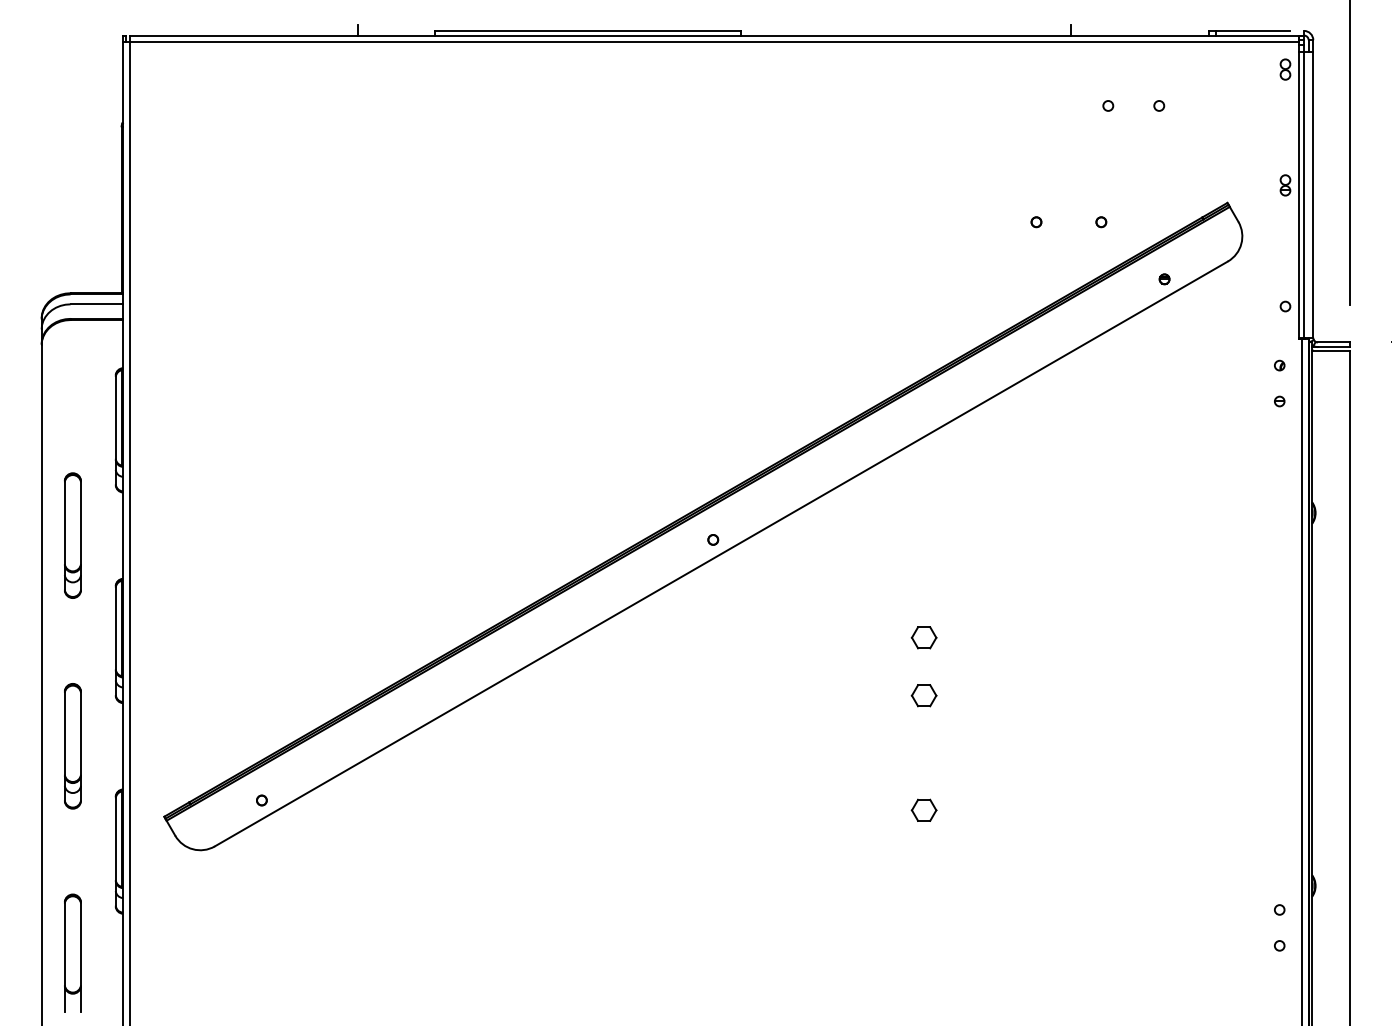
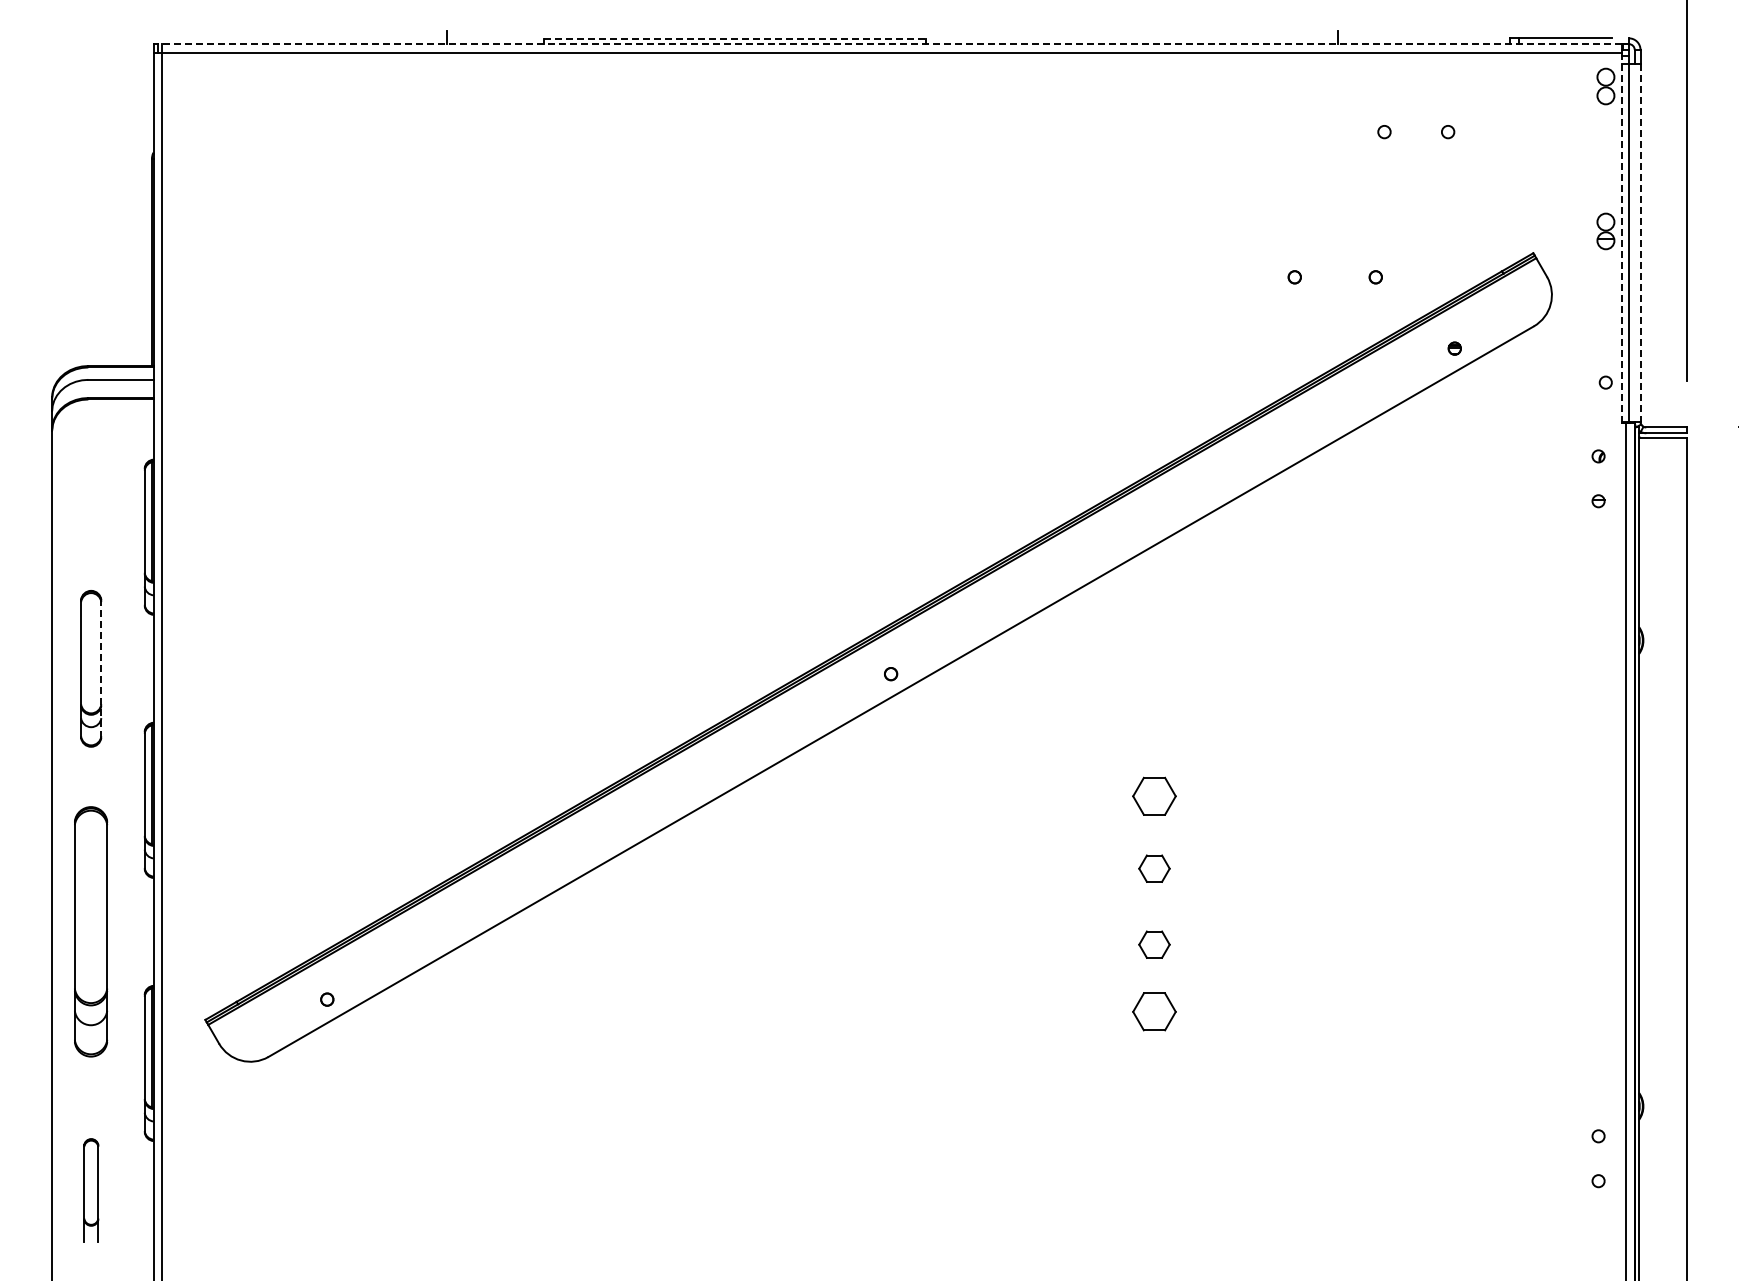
line: (587, 31) -> (734, 38), solid -> dashed
line: (714, 35) -> (892, 44), solid -> dashed
part: (1285, 69) -> (1605, 86), size x1.4
part: (1285, 184) -> (1605, 230), size x1.4
line: (1298, 191) -> (1622, 238), solid -> dashed
line: (1313, 195) -> (1640, 243), solid -> dashed
line: (81, 535) -> (101, 668), solid -> dashed
part: (924, 637) -> (1154, 796), size x1.4
part: (73, 745) -> (91, 931), size x1.6
part: (924, 756) -> (1154, 944), added
part: (924, 810) -> (1154, 1011), size x1.4
part: (73, 953) -> (91, 1190), size x0.7

